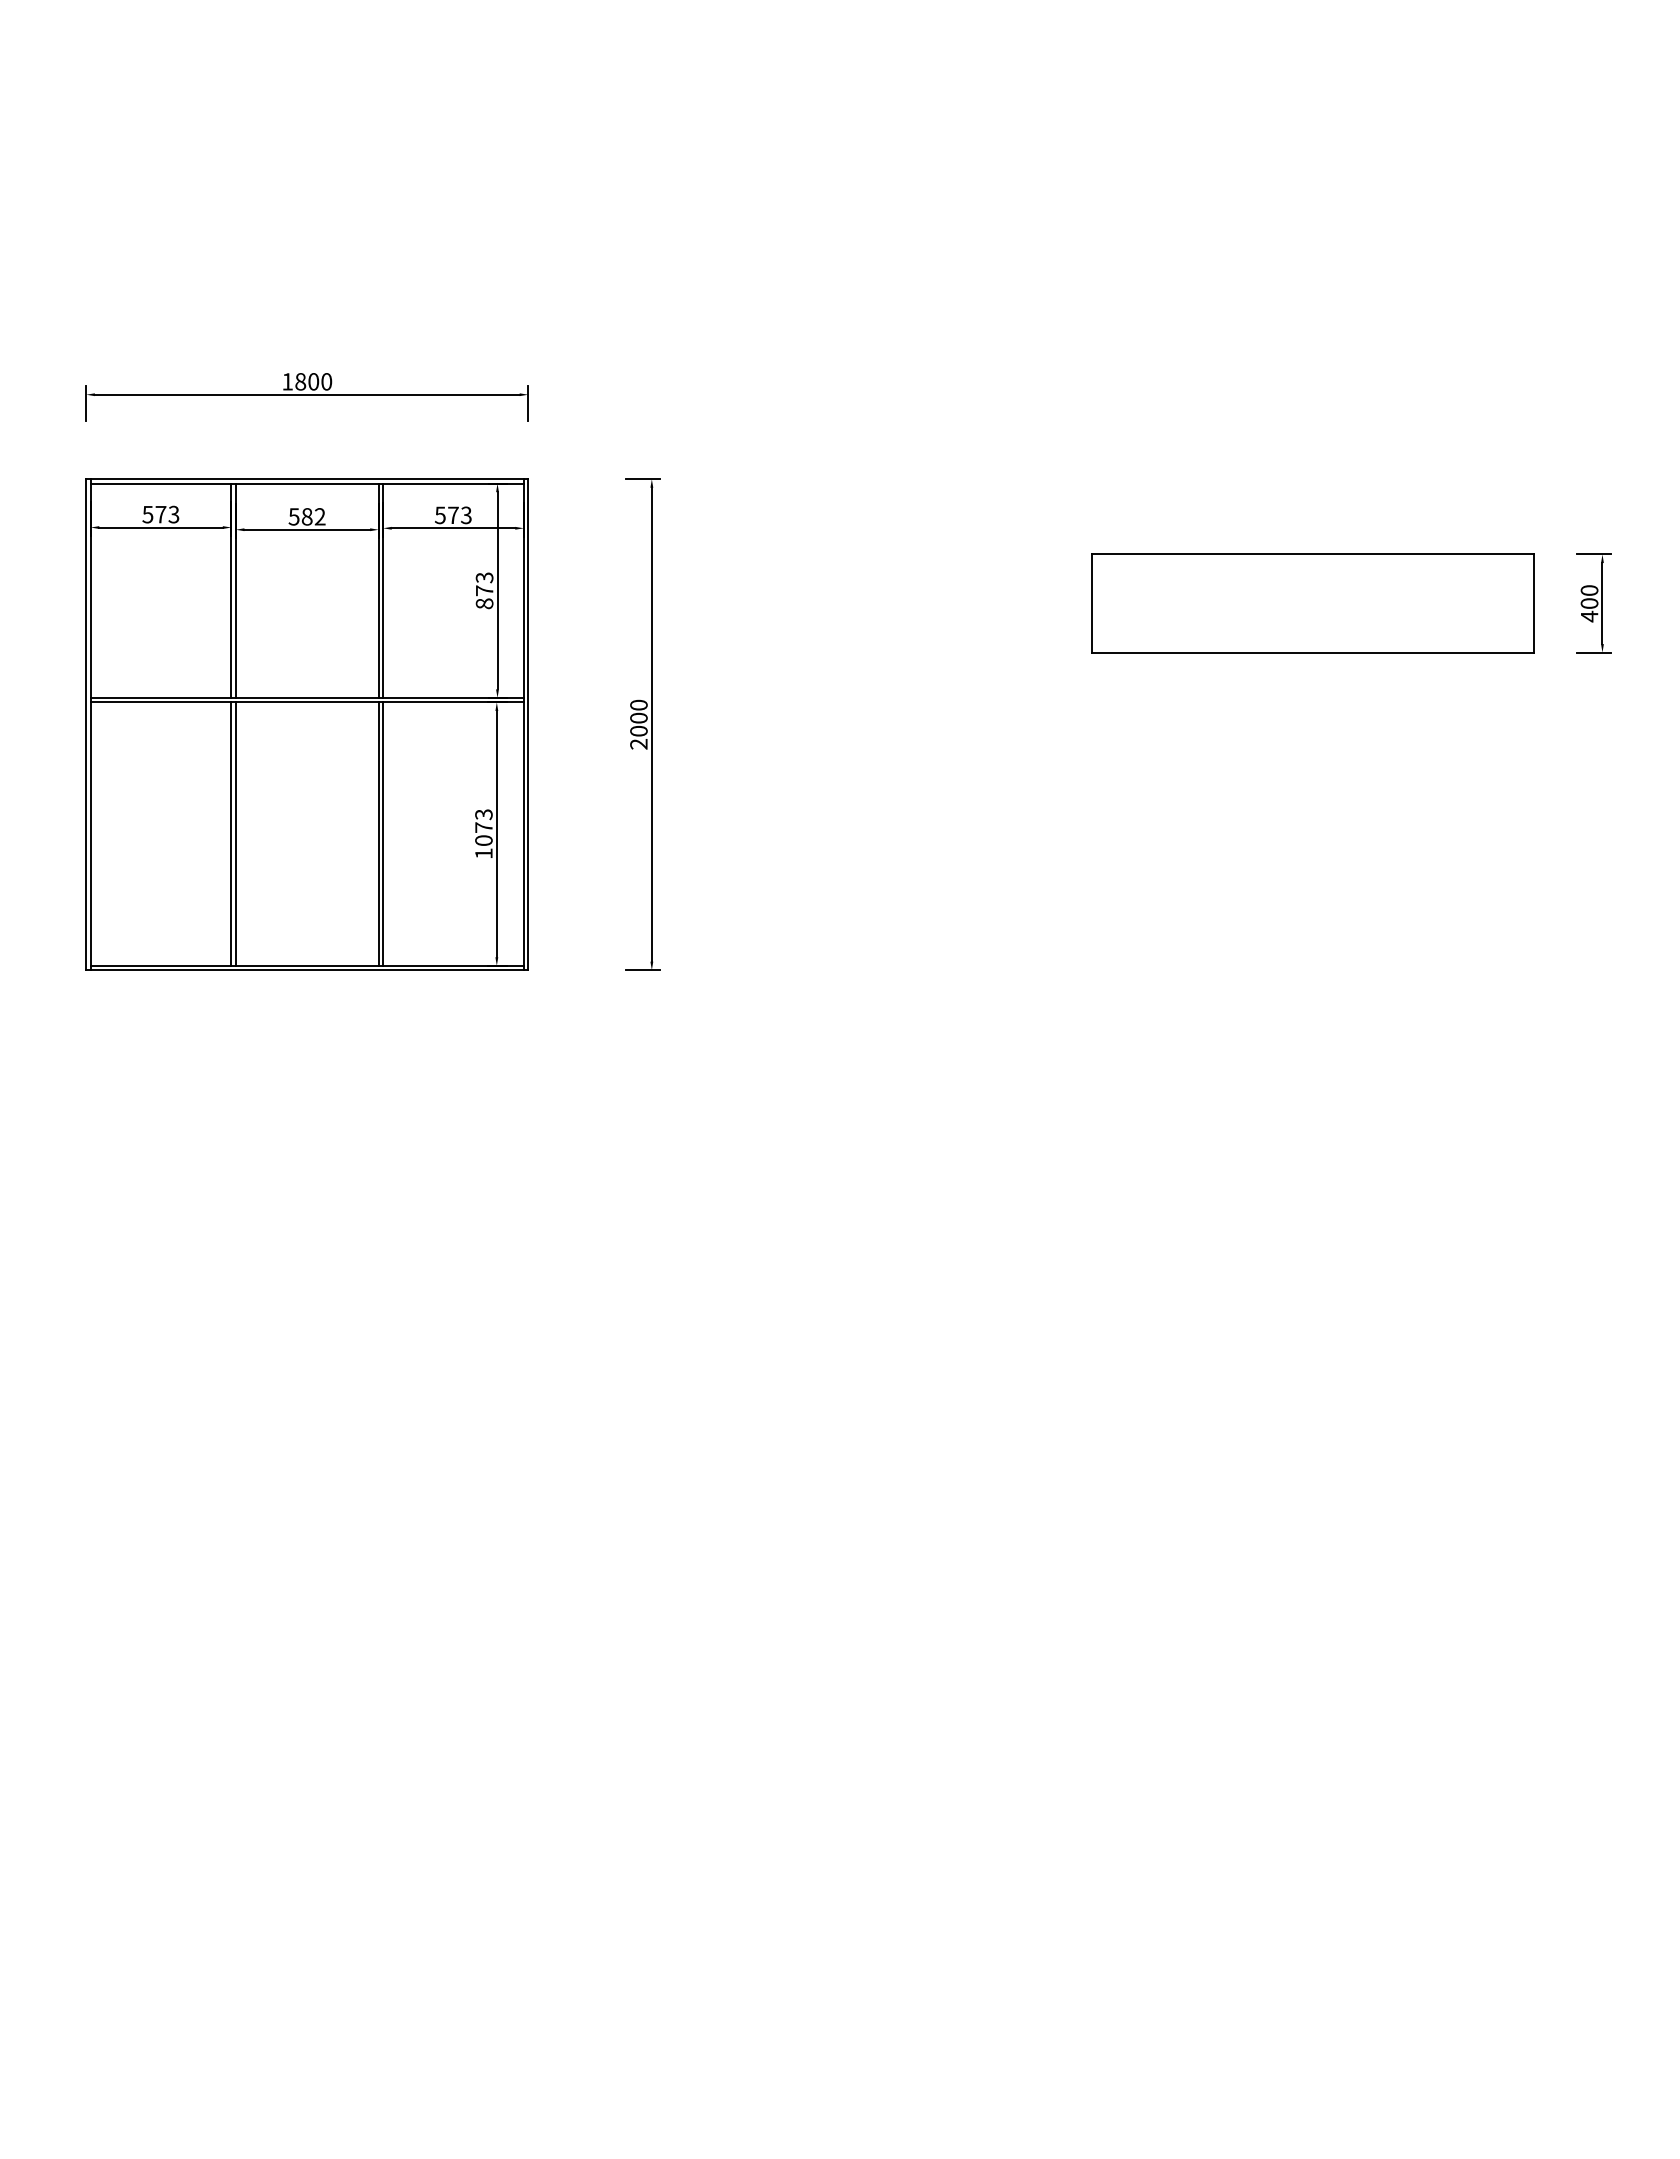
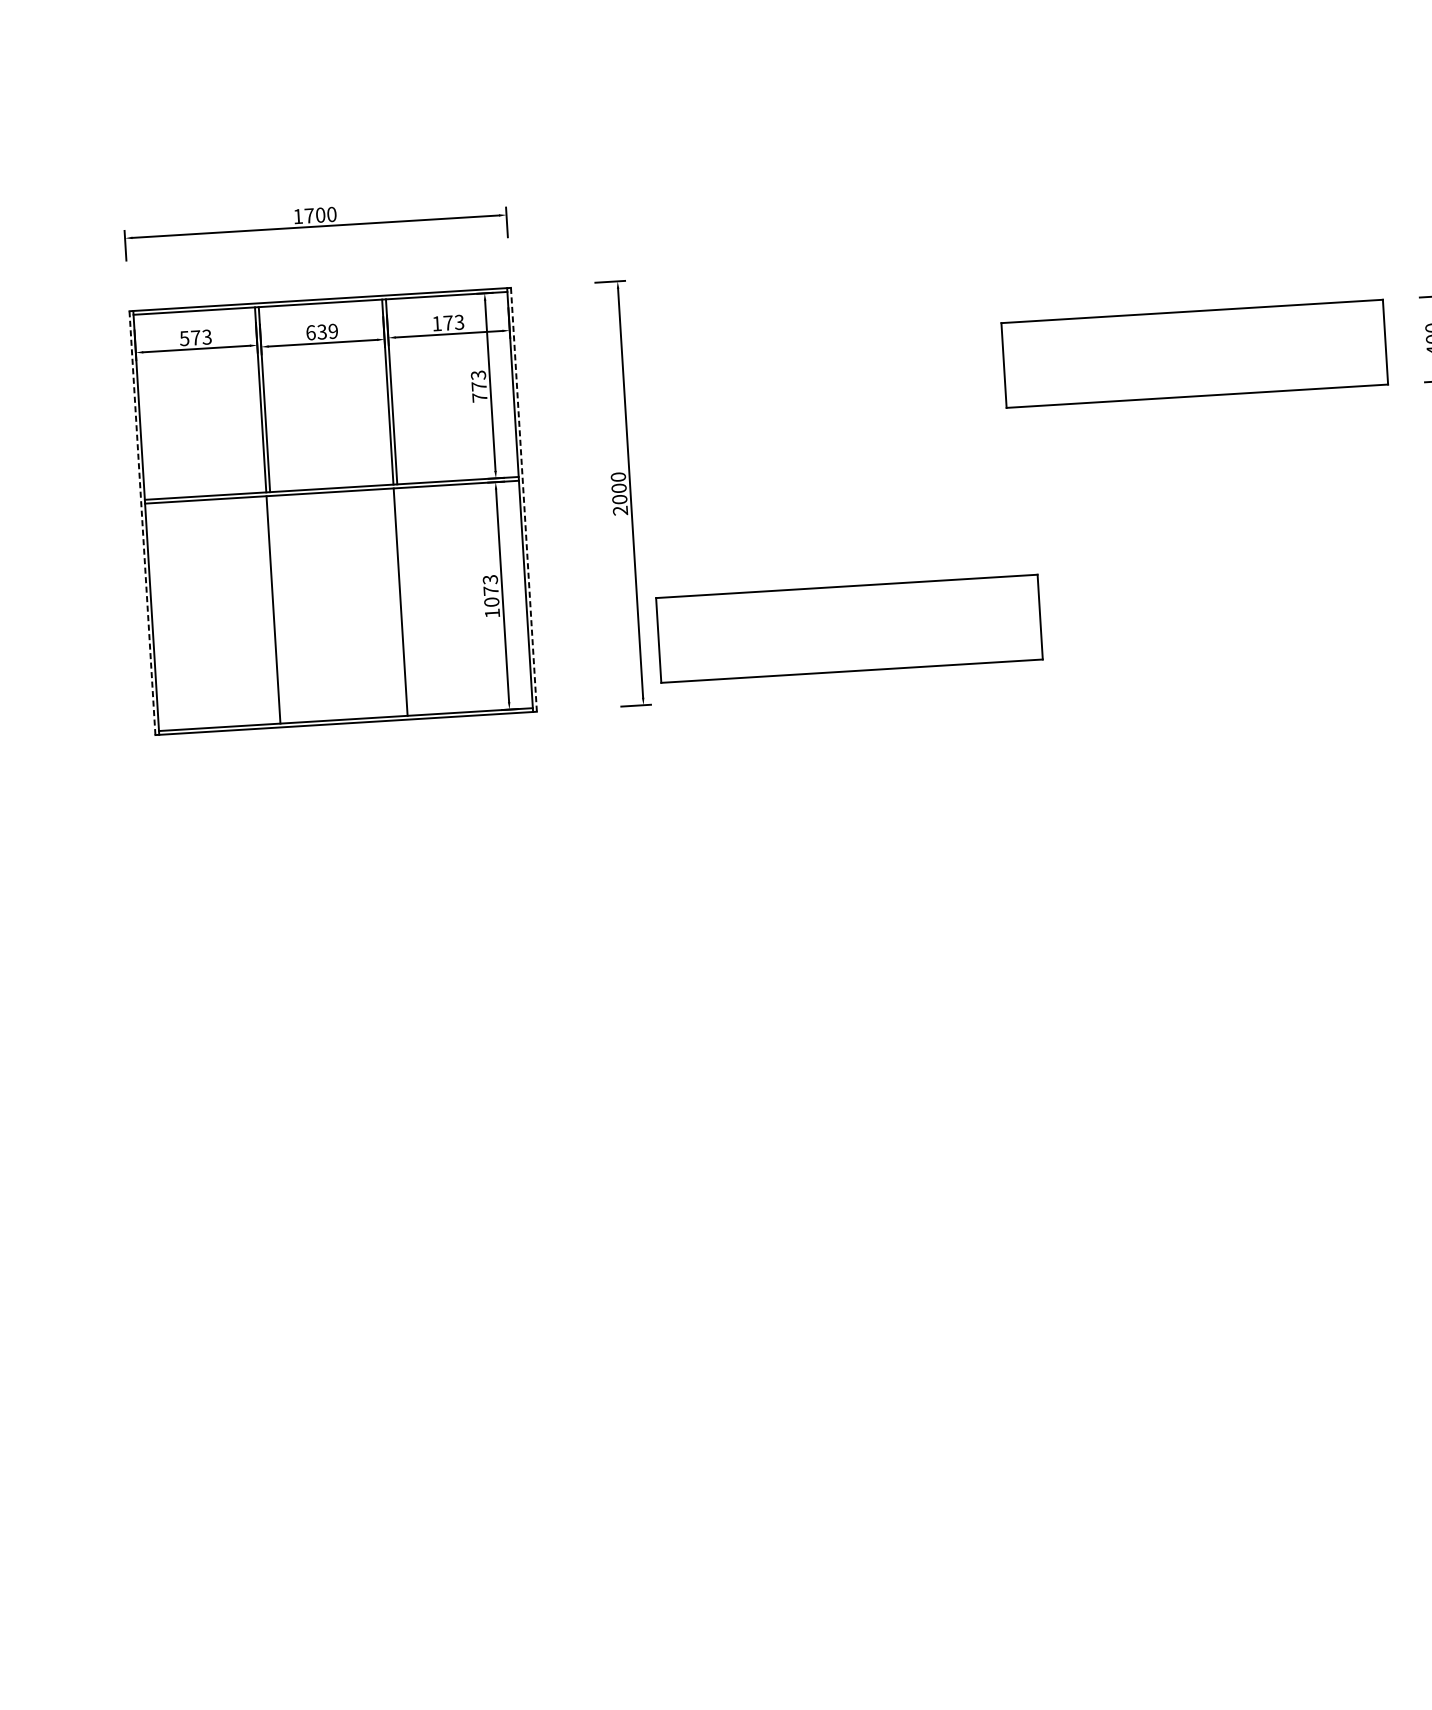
text: (300, 381) -> (309, 215), 1800 -> 1700
text: (440, 515) -> (437, 323), 573 -> 173
text: (306, 516) -> (321, 331), 582 -> 639
text: (484, 603) -> (479, 397), 873 -> 773
line: (86, 724) -> (142, 522), solid -> dashed
line: (528, 724) -> (524, 499), solid -> dashed
line: (235, 833) -> (276, 609), removed
line: (383, 833) -> (404, 601), removed
part: (894, 896) -> (849, 628), added

